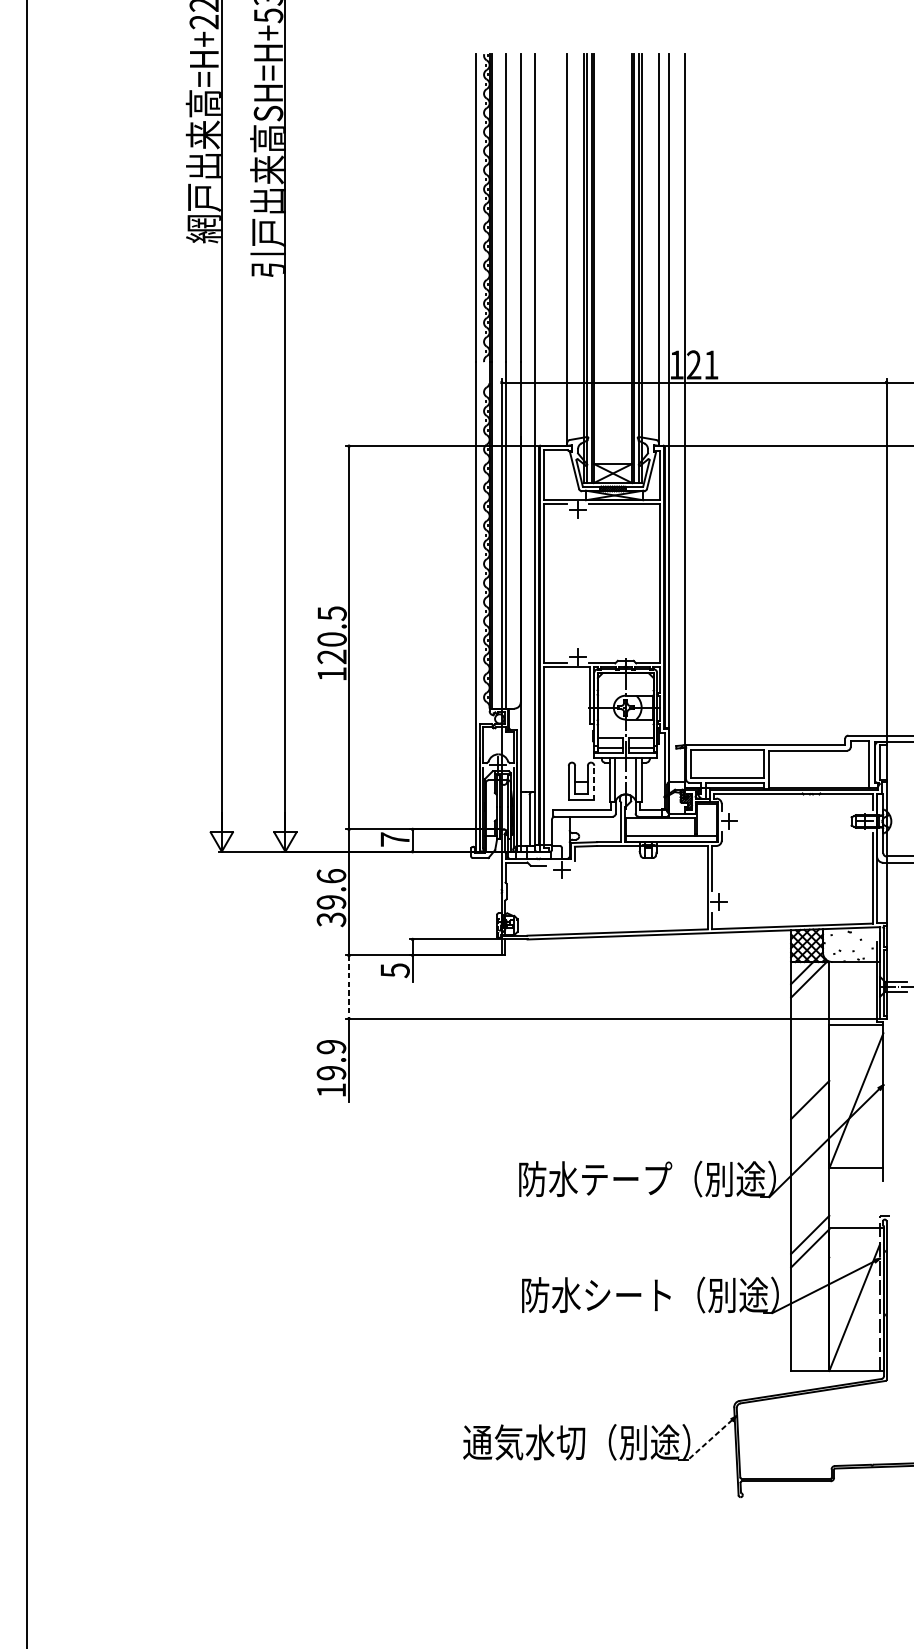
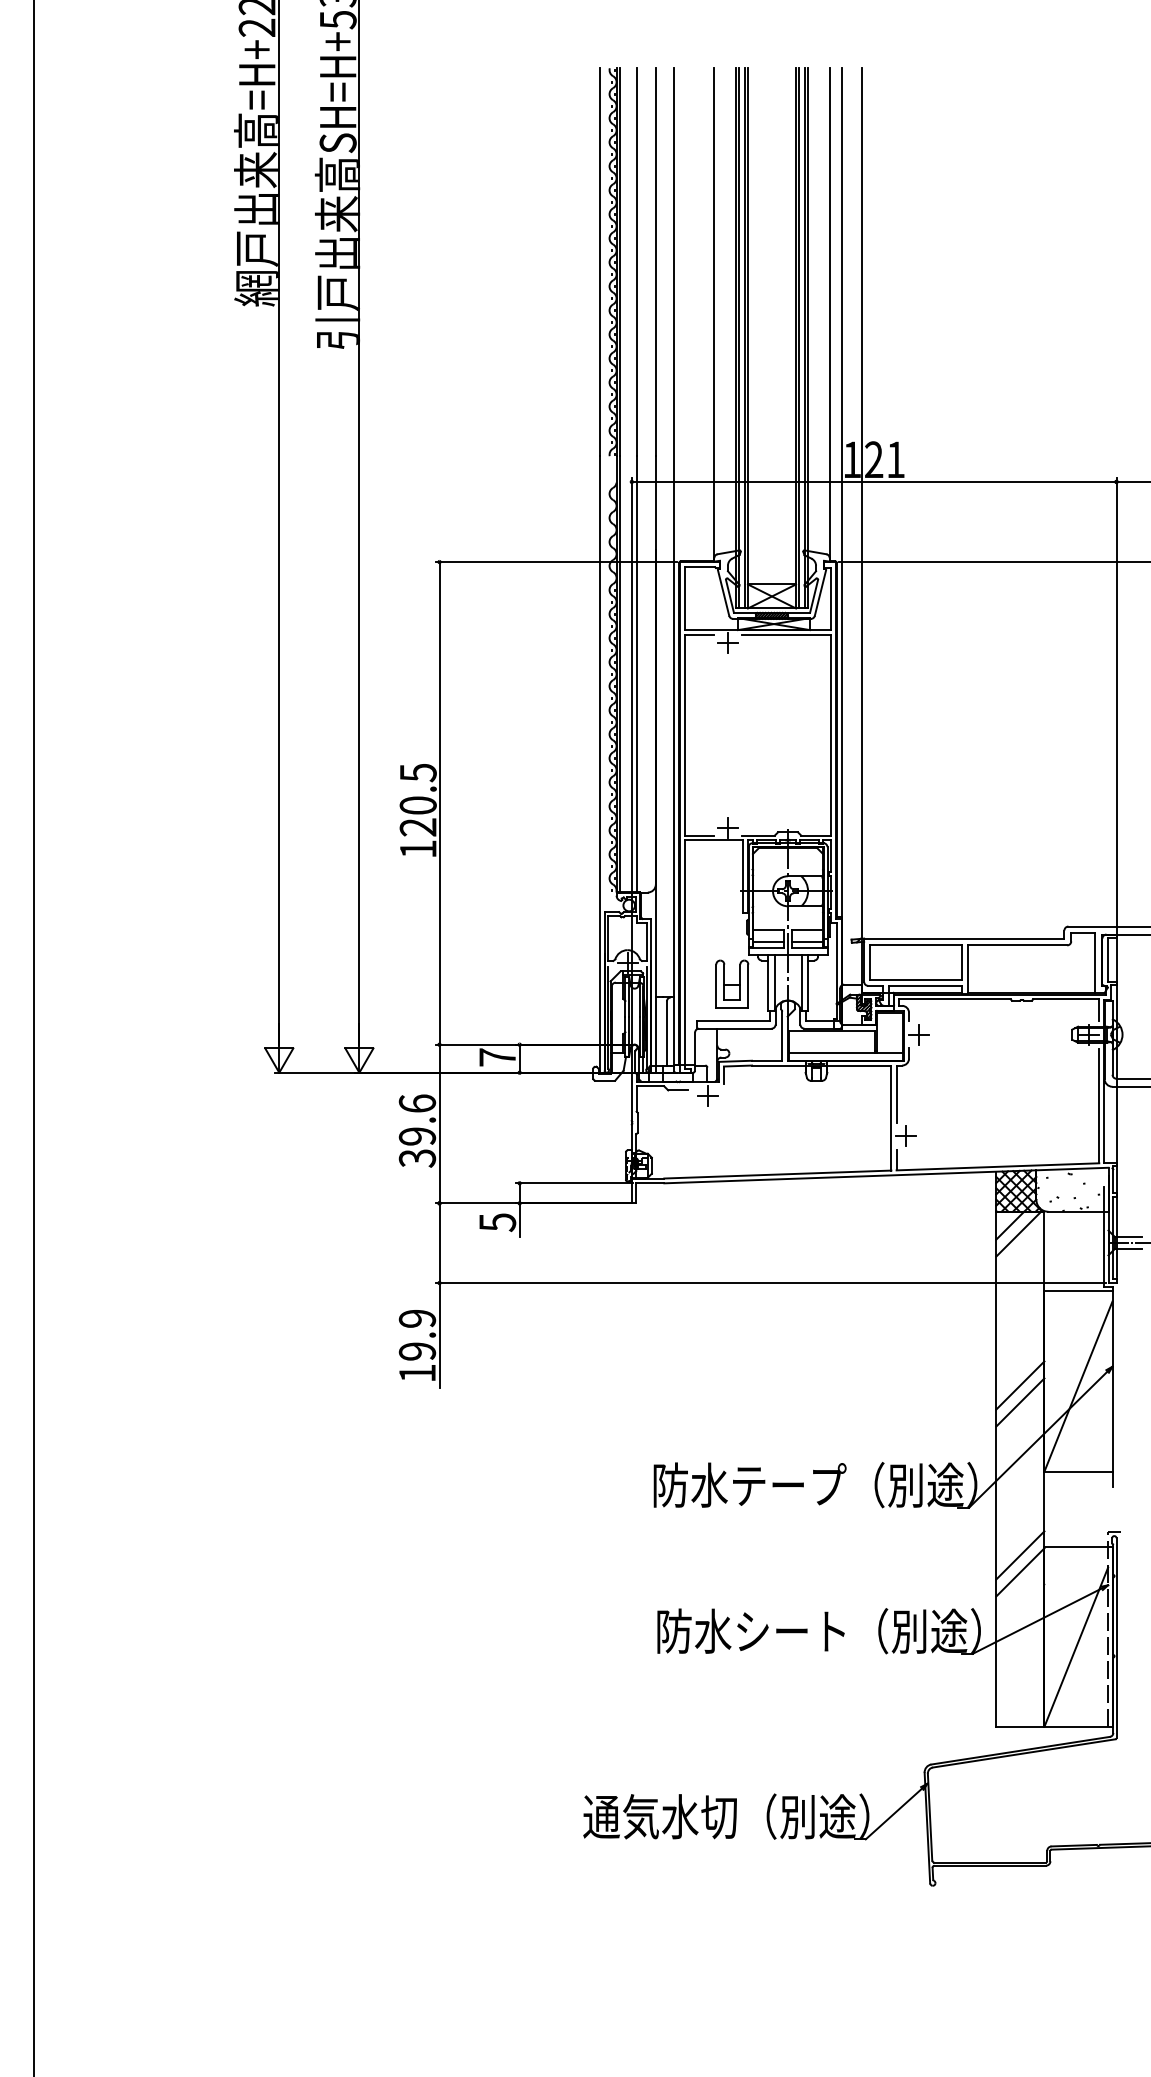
line: (594, 783) -> (748, 986), dashed -> solid
line: (349, 987) -> (439, 1243), dashed -> solid
line: (810, 1113) -> (1020, 1402), added
line: (709, 1440) -> (893, 1814), dashed -> solid

